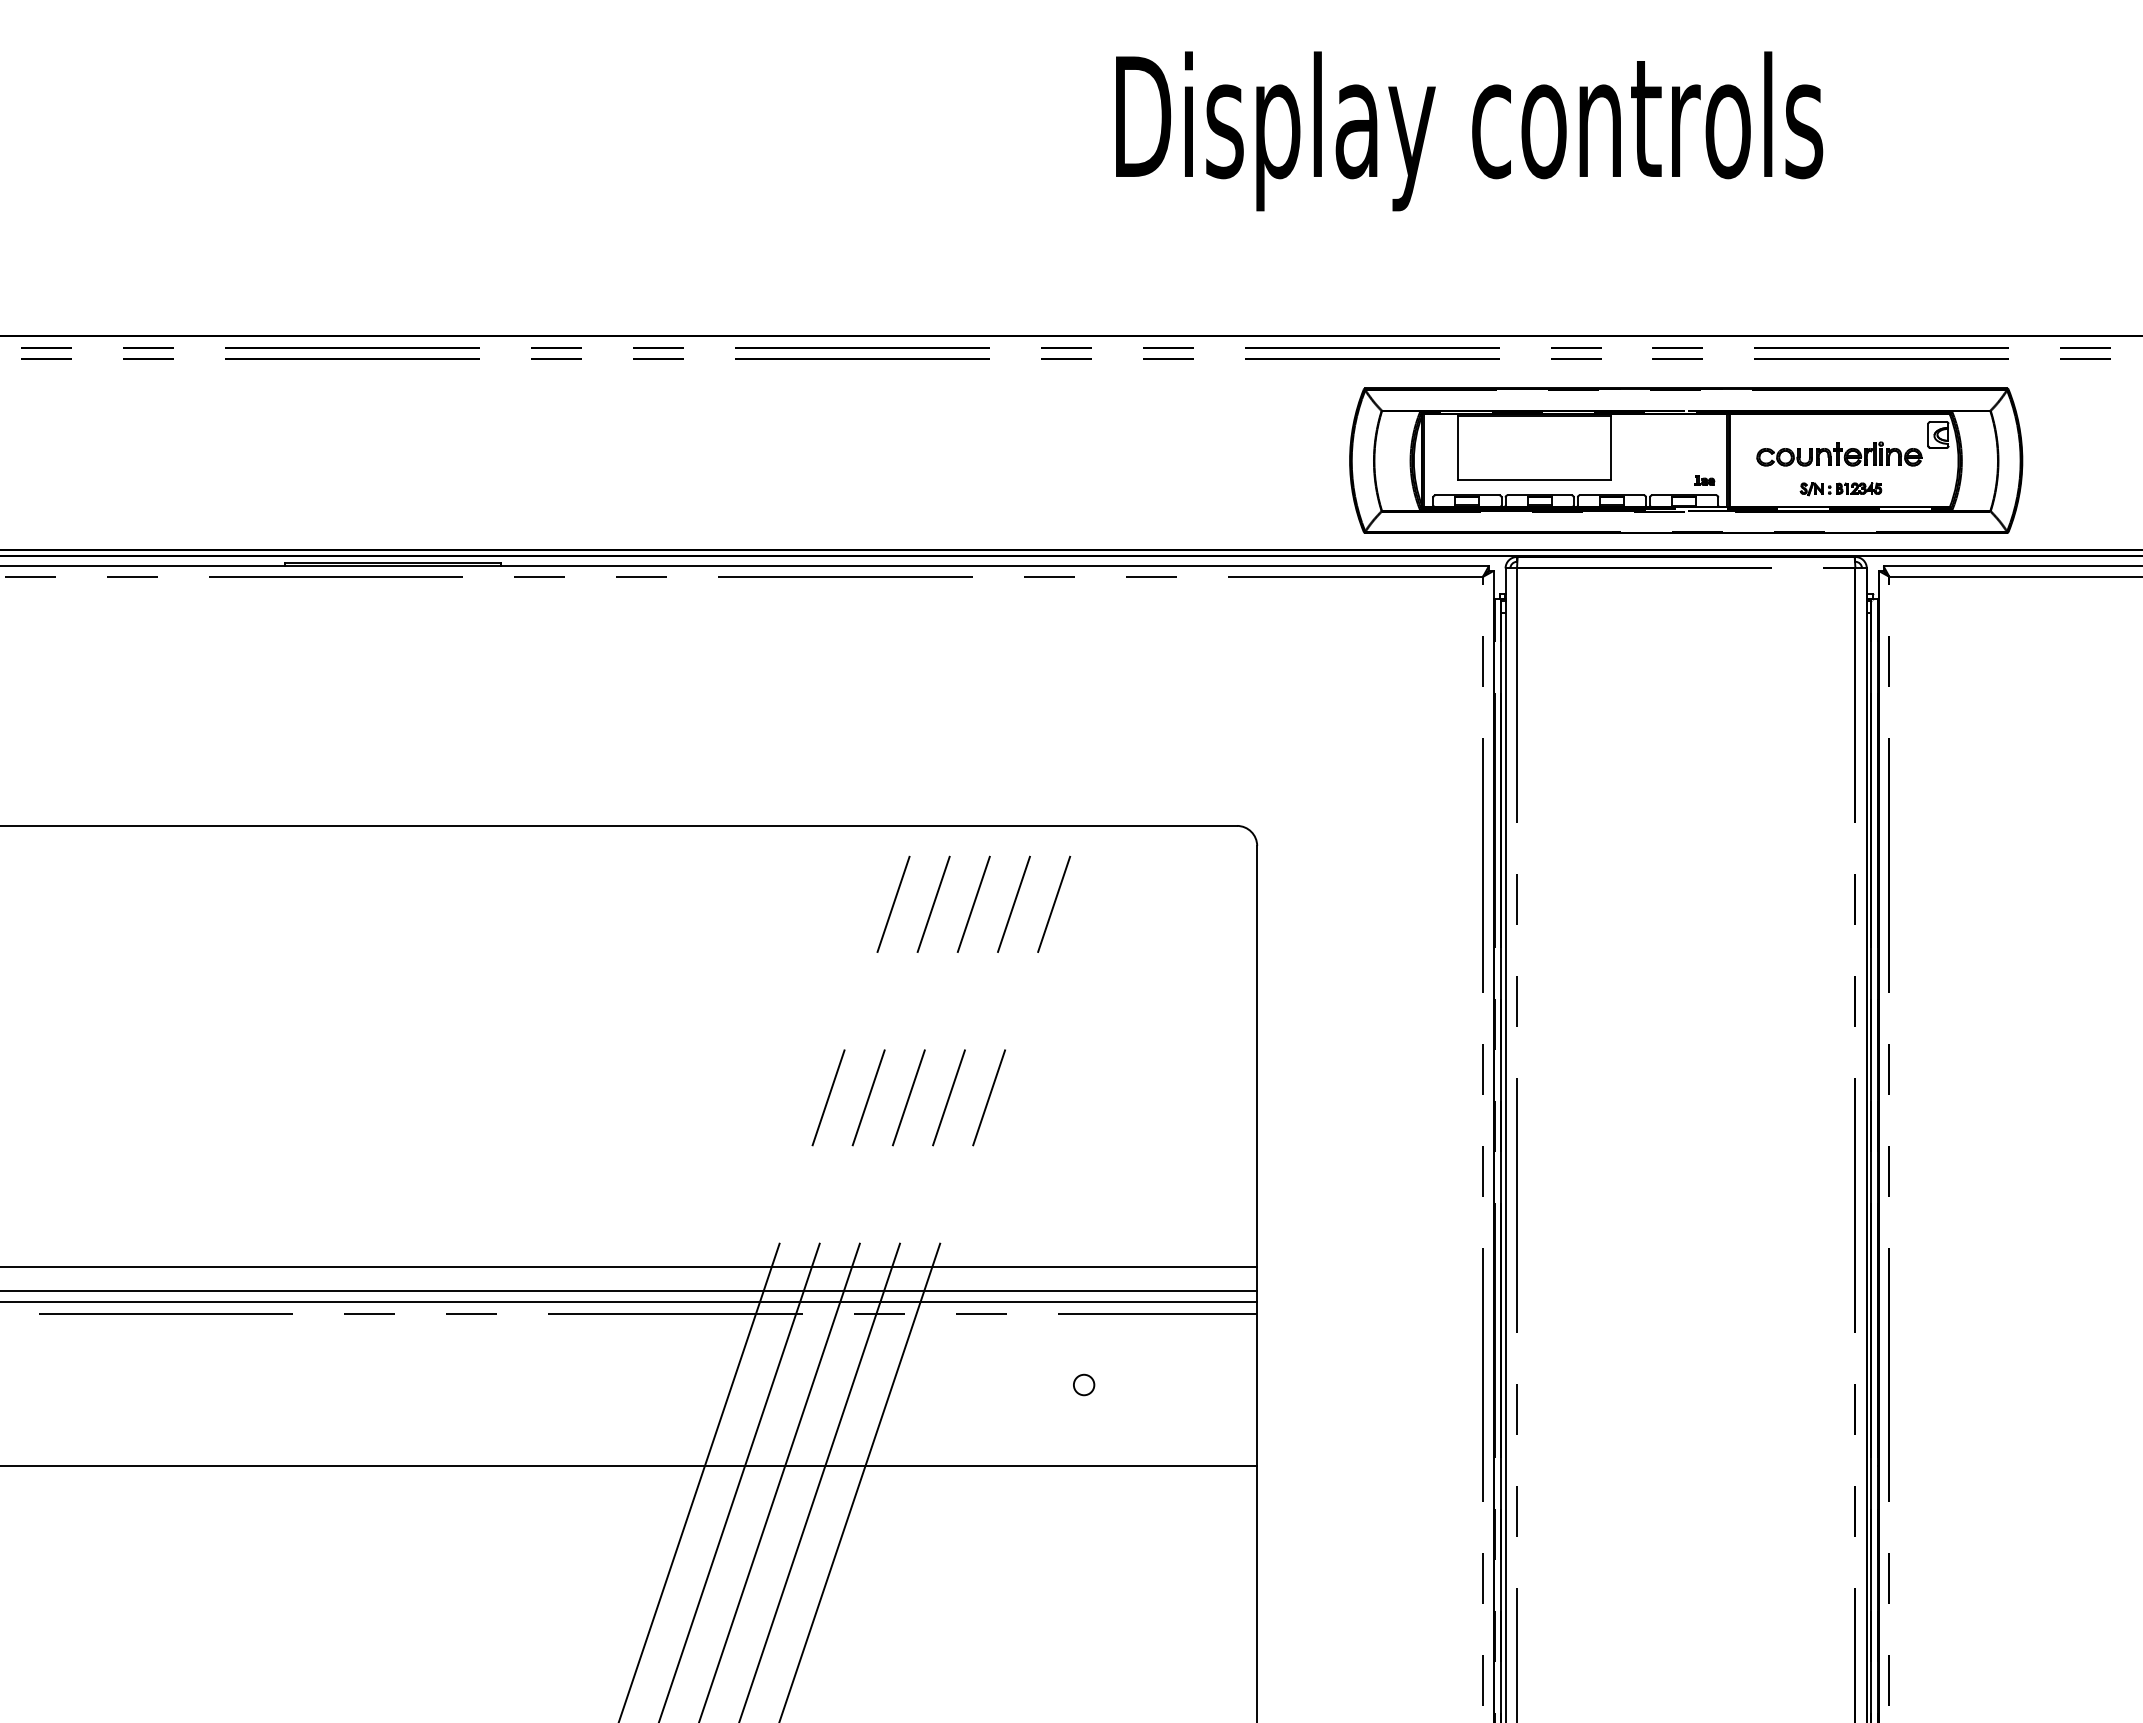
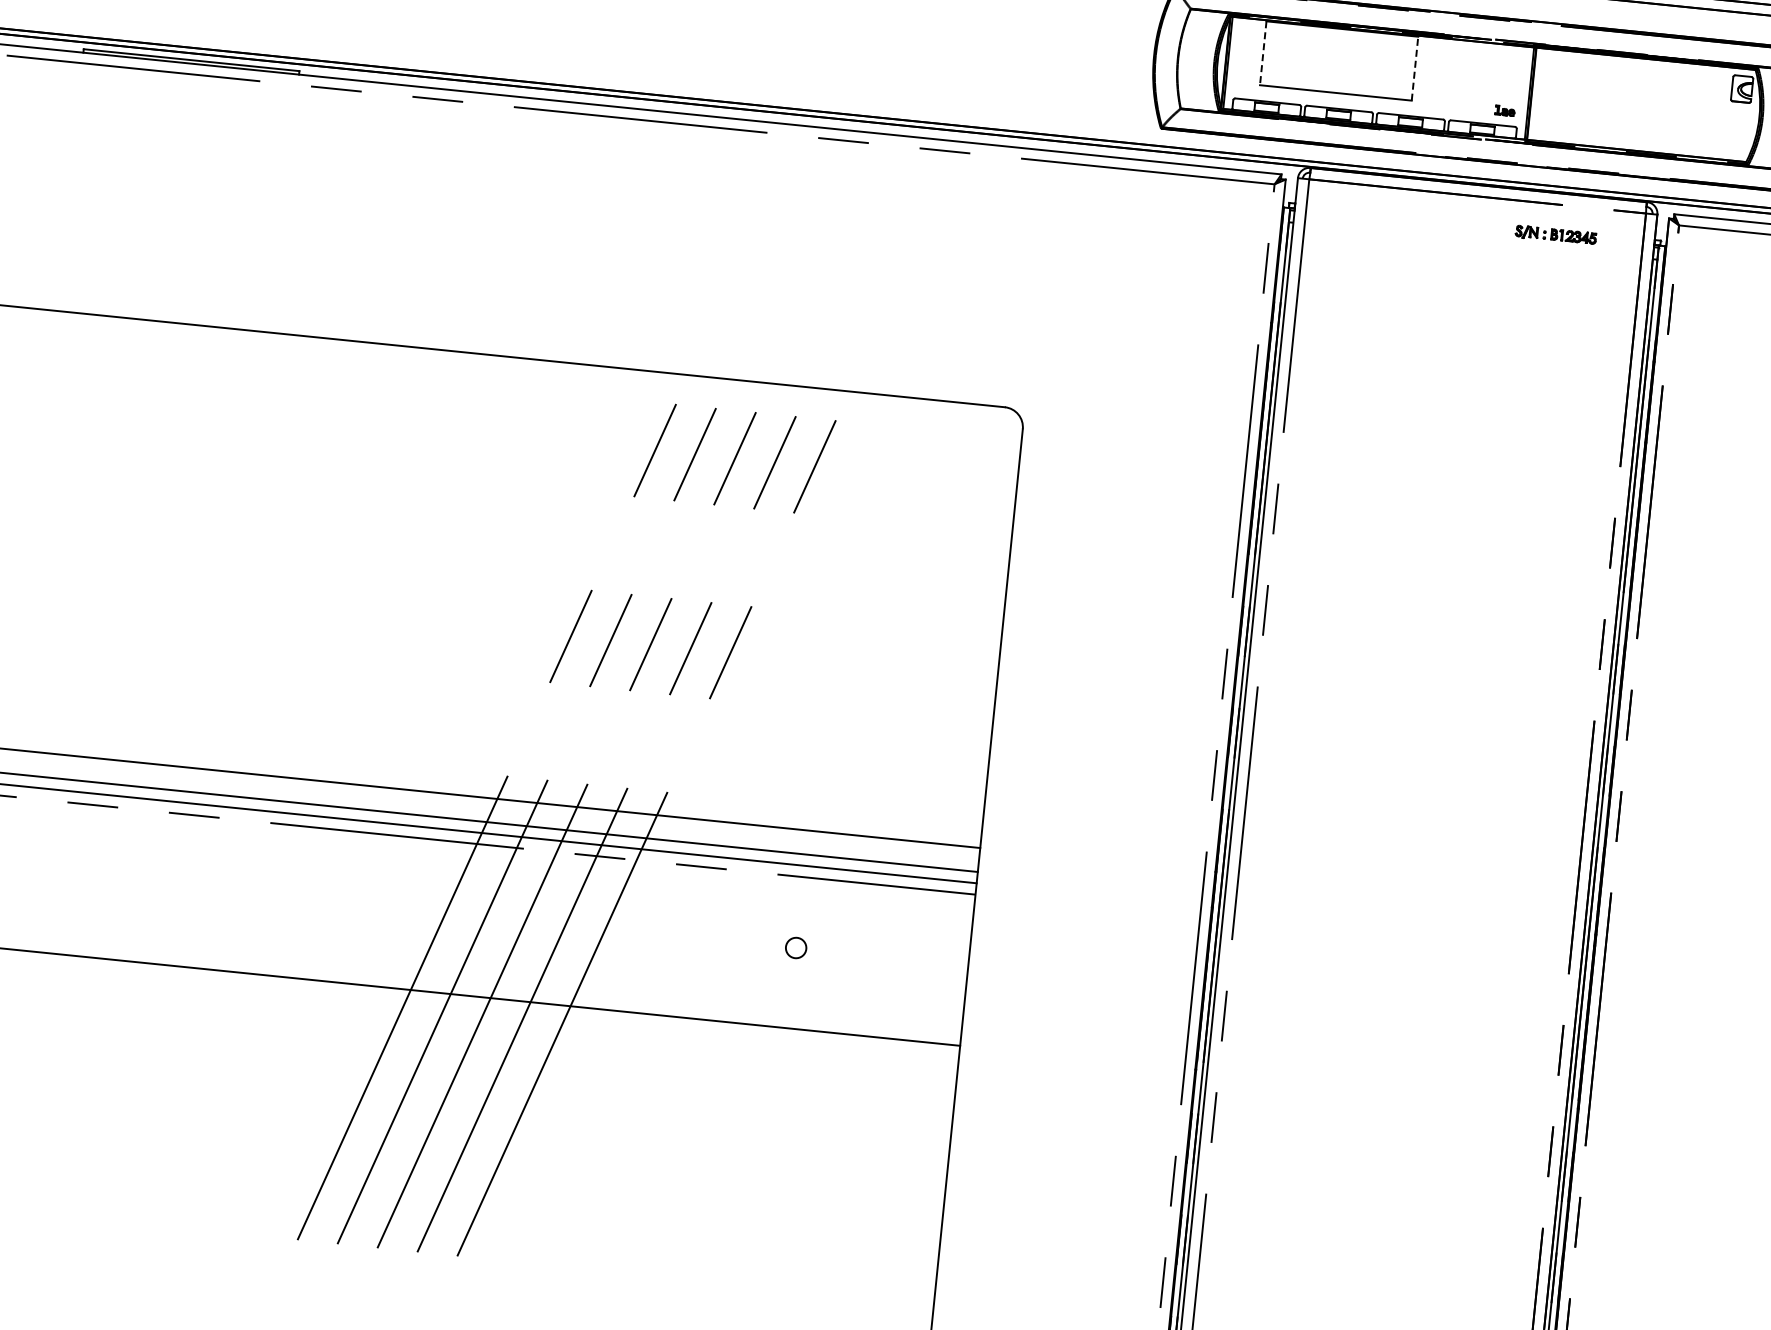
line: (1610, 447) -> (1414, 68), solid -> dashed
line: (1458, 448) -> (1263, 54), solid -> dashed
part: (1839, 453) -> (1641, 97), removed
part: (1840, 489) -> (1555, 235), moved

